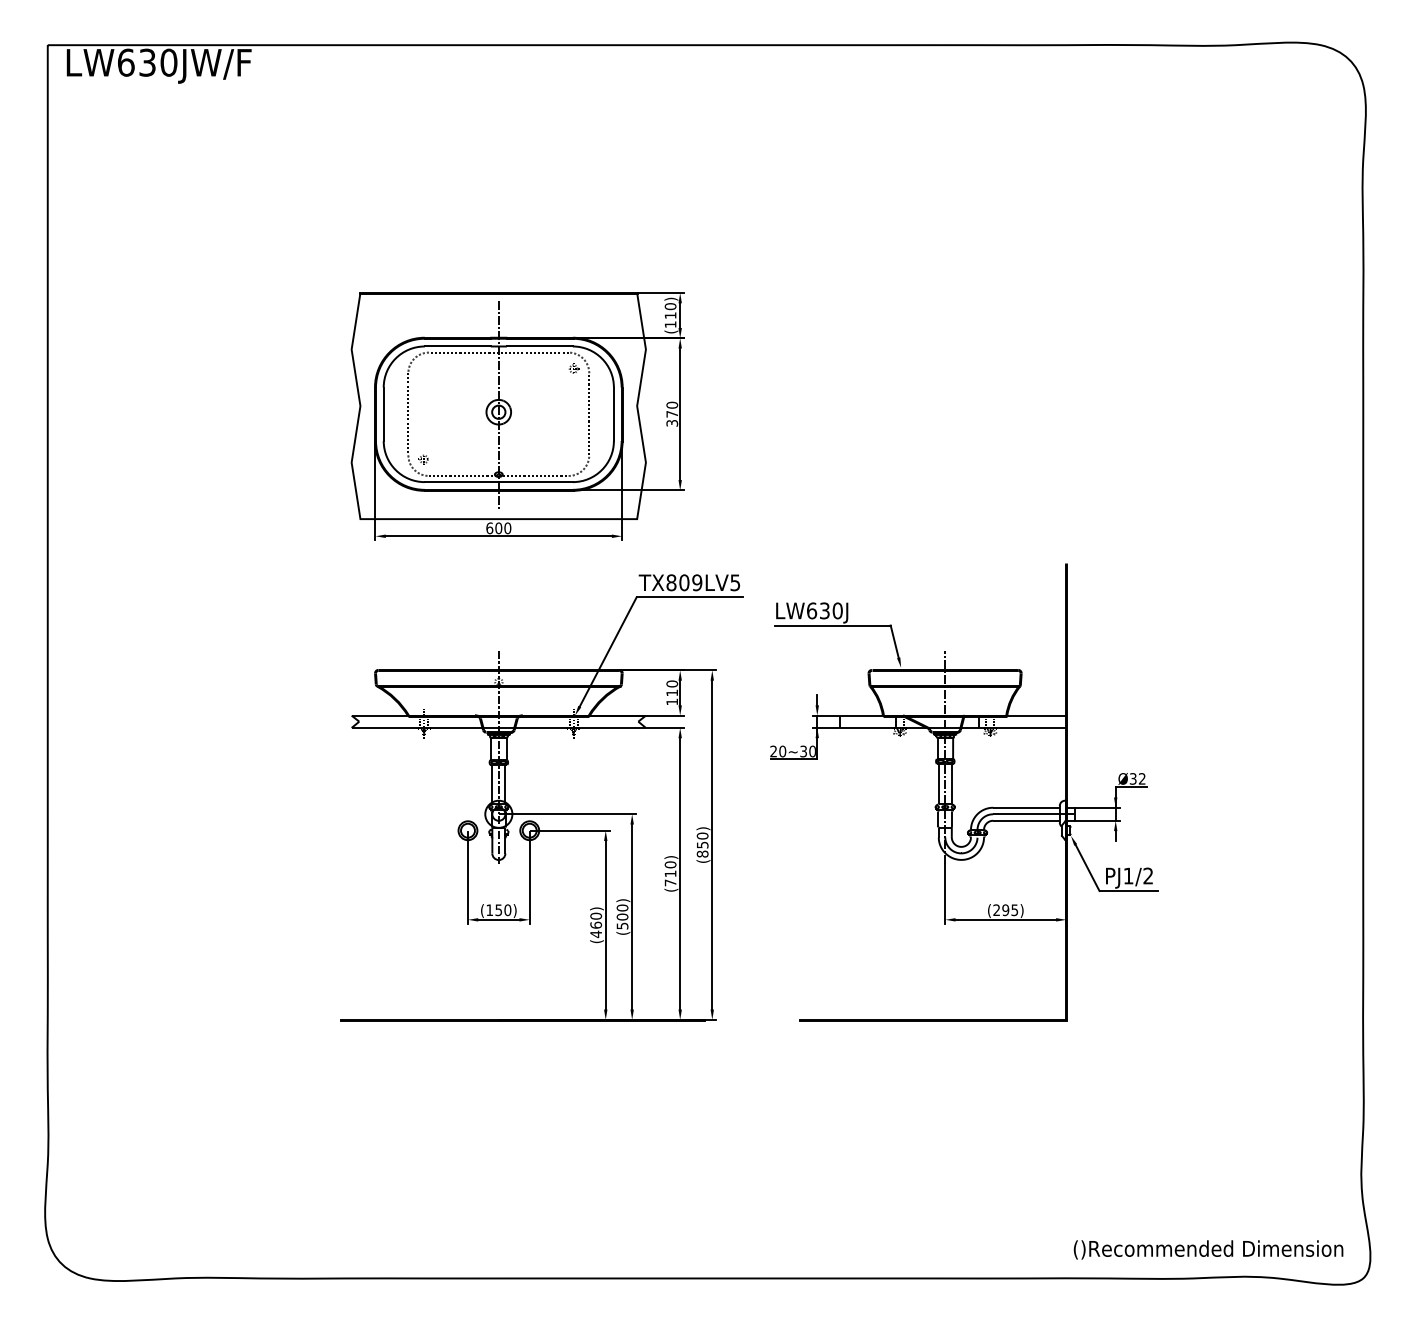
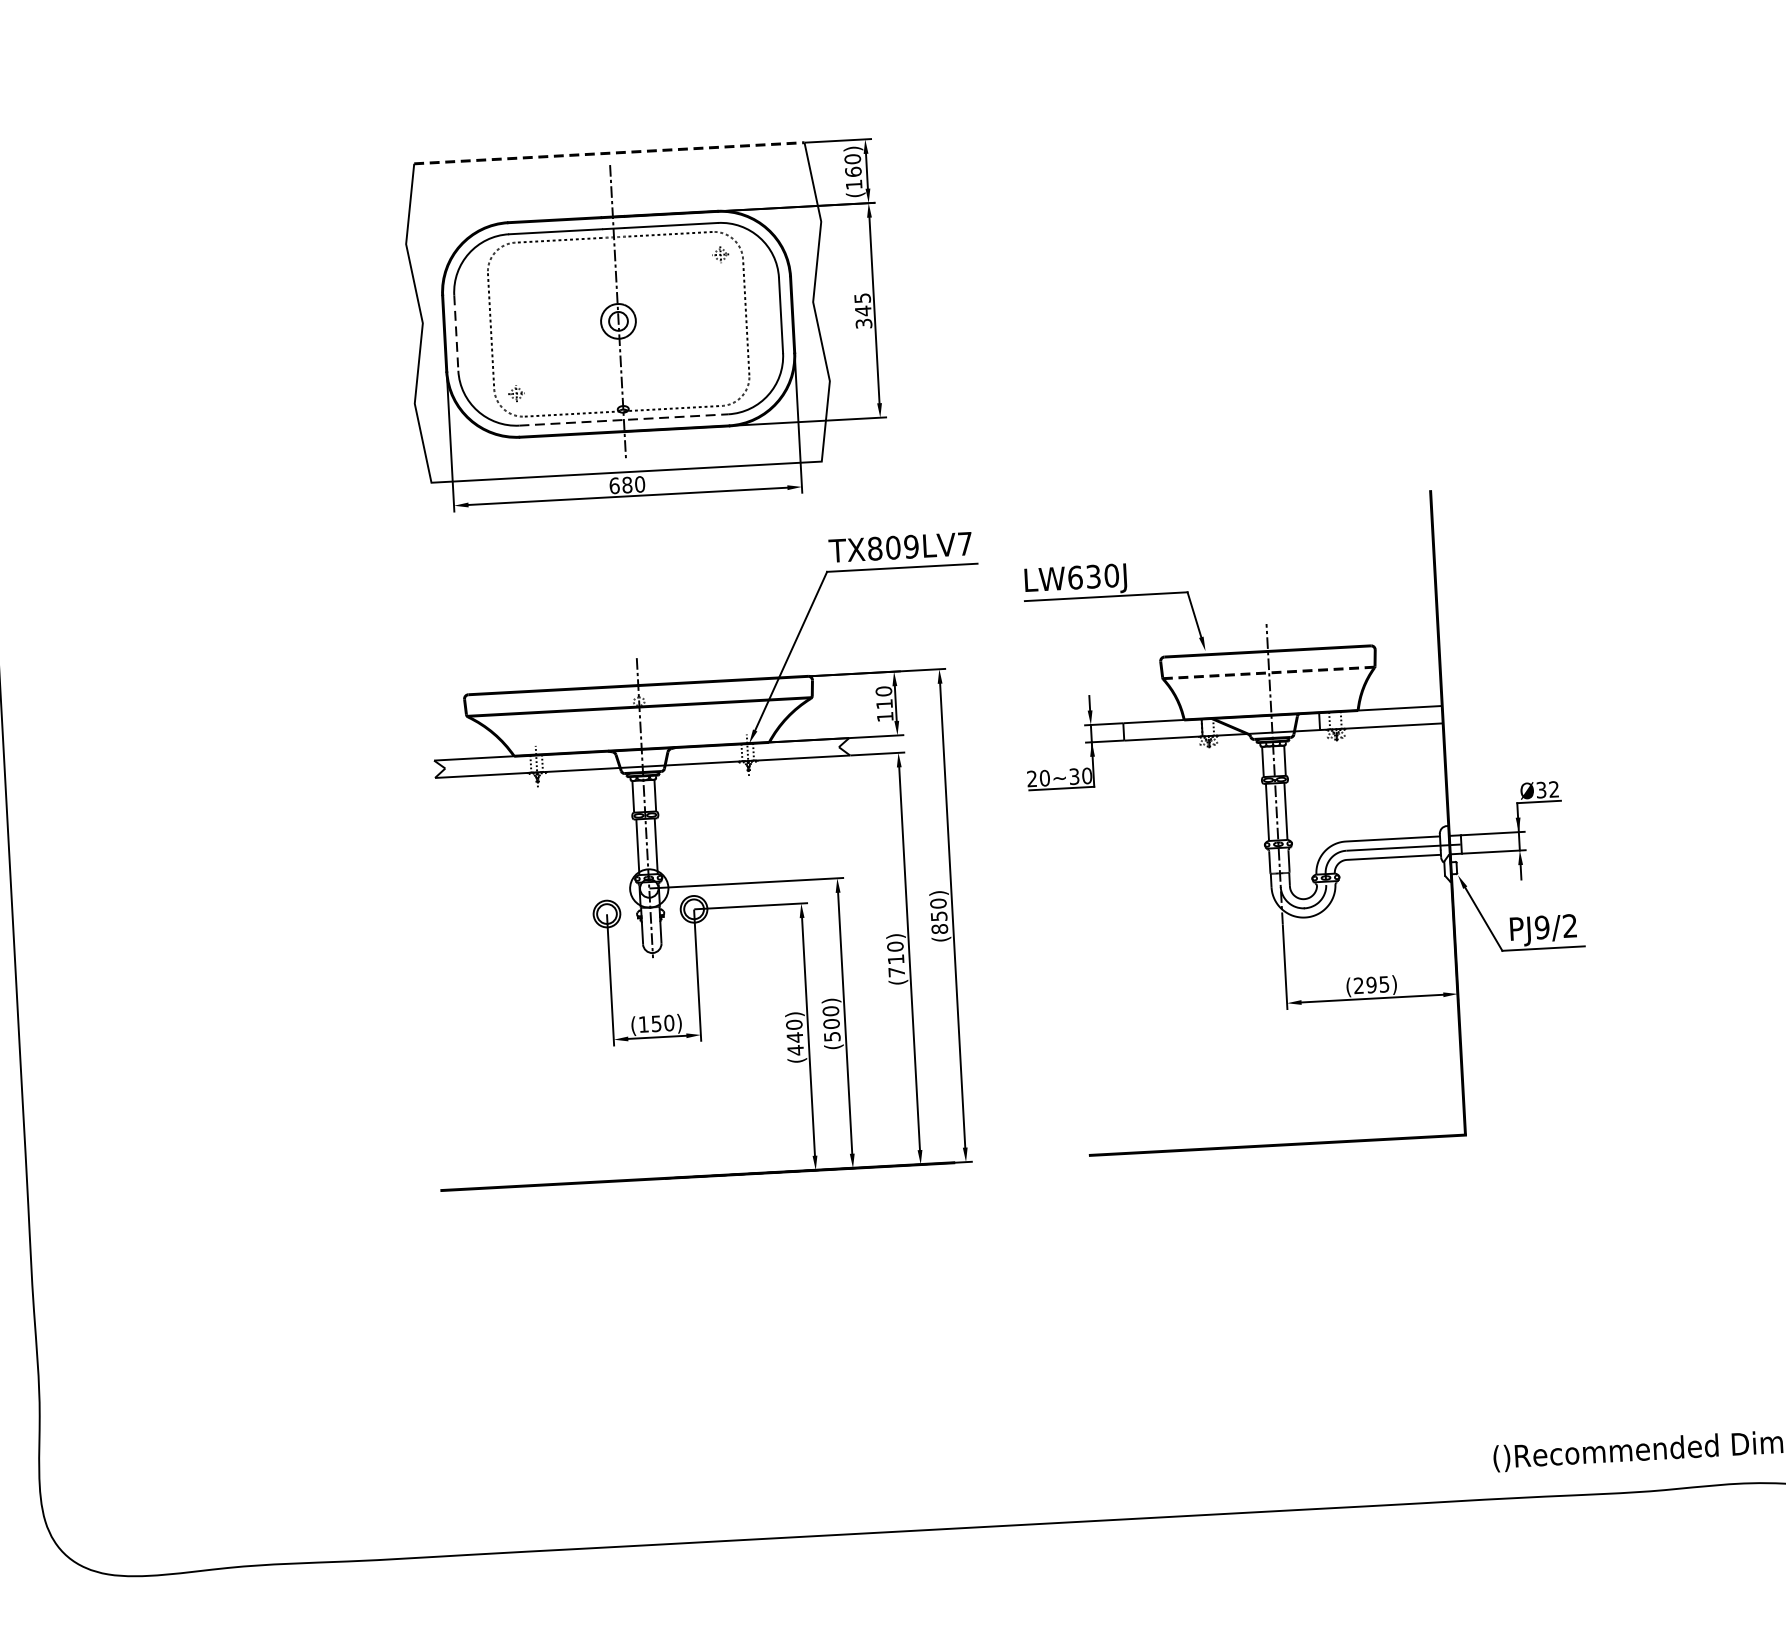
line: (499, 293) -> (610, 153), solid -> dashed
text: (670, 315) -> (853, 171), (110) -> (160)
text: (672, 409) -> (863, 304), 370 -> 345
line: (383, 414) -> (456, 333), solid -> dashed
line: (498, 482) -> (623, 420), solid -> dashed
text: (498, 527) -> (626, 483), 600 -> 680
text: (735, 582) -> (965, 543), TX809LV5 -> TX809LV7
line: (945, 685) -> (1269, 672), solid -> dashed
text: (1128, 875) -> (1542, 926), PJ1/2 -> PJ9/2
text: (596, 925) -> (795, 1037), (460) -> (440)

